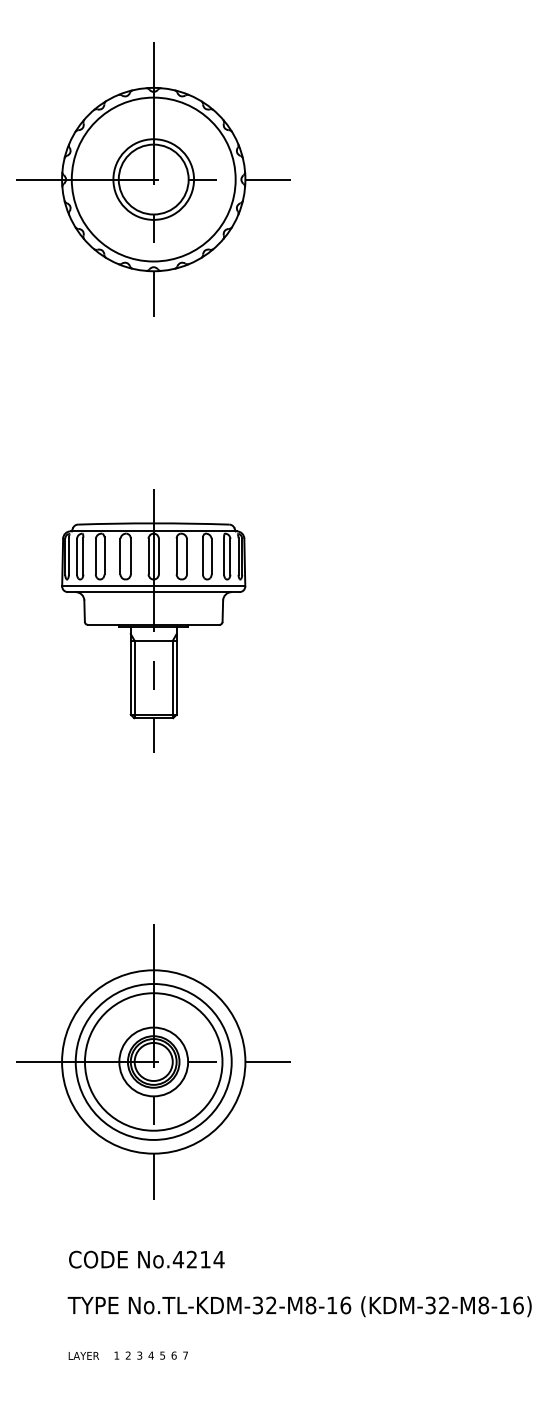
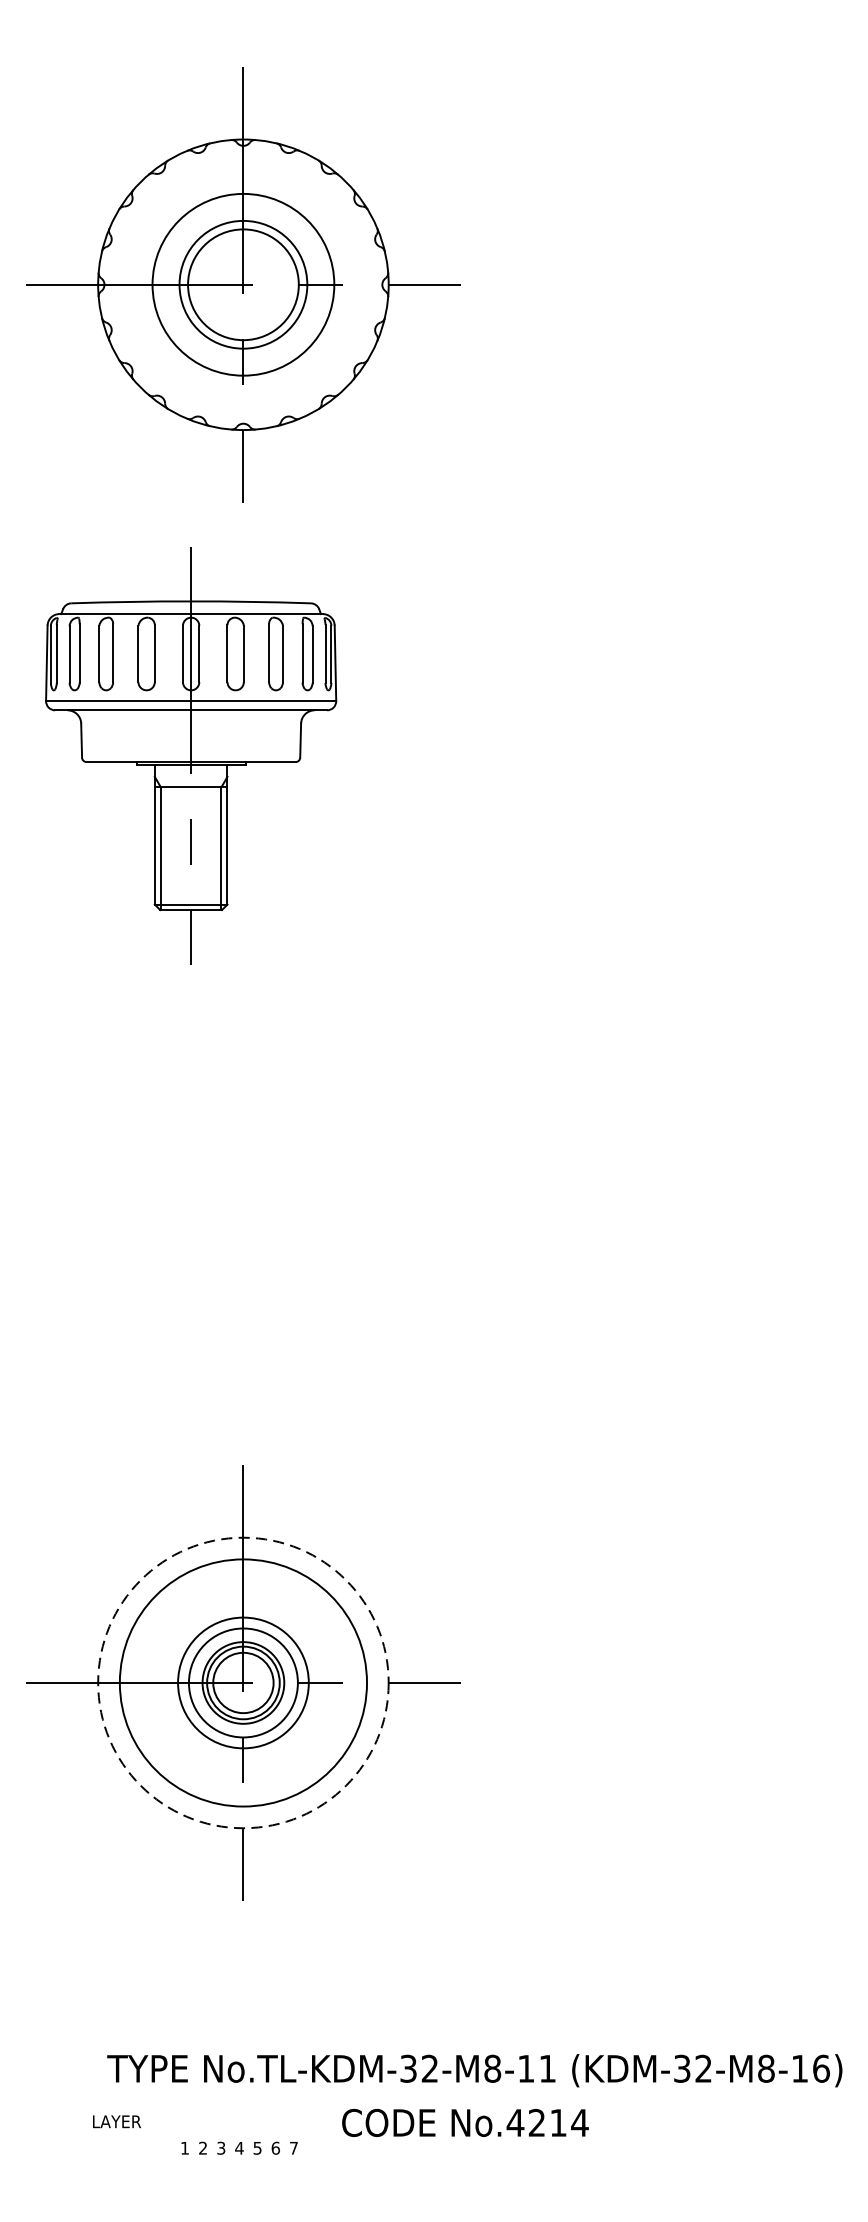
circle: (153, 179) -> (243, 284), size x0.7
part: (153, 620) -> (190, 755), moved
circle: (153, 1061) -> (243, 1682), size x0.6
circle: (153, 1061) -> (243, 1682), solid -> dashed
text: (146, 1259) -> (464, 2122), moved
text: (345, 1305) -> (547, 2068), No.TL-KDM-32-M8-16 -> No.TL-KDM-32-M8-11
text: (83, 1355) -> (116, 2121), moved

